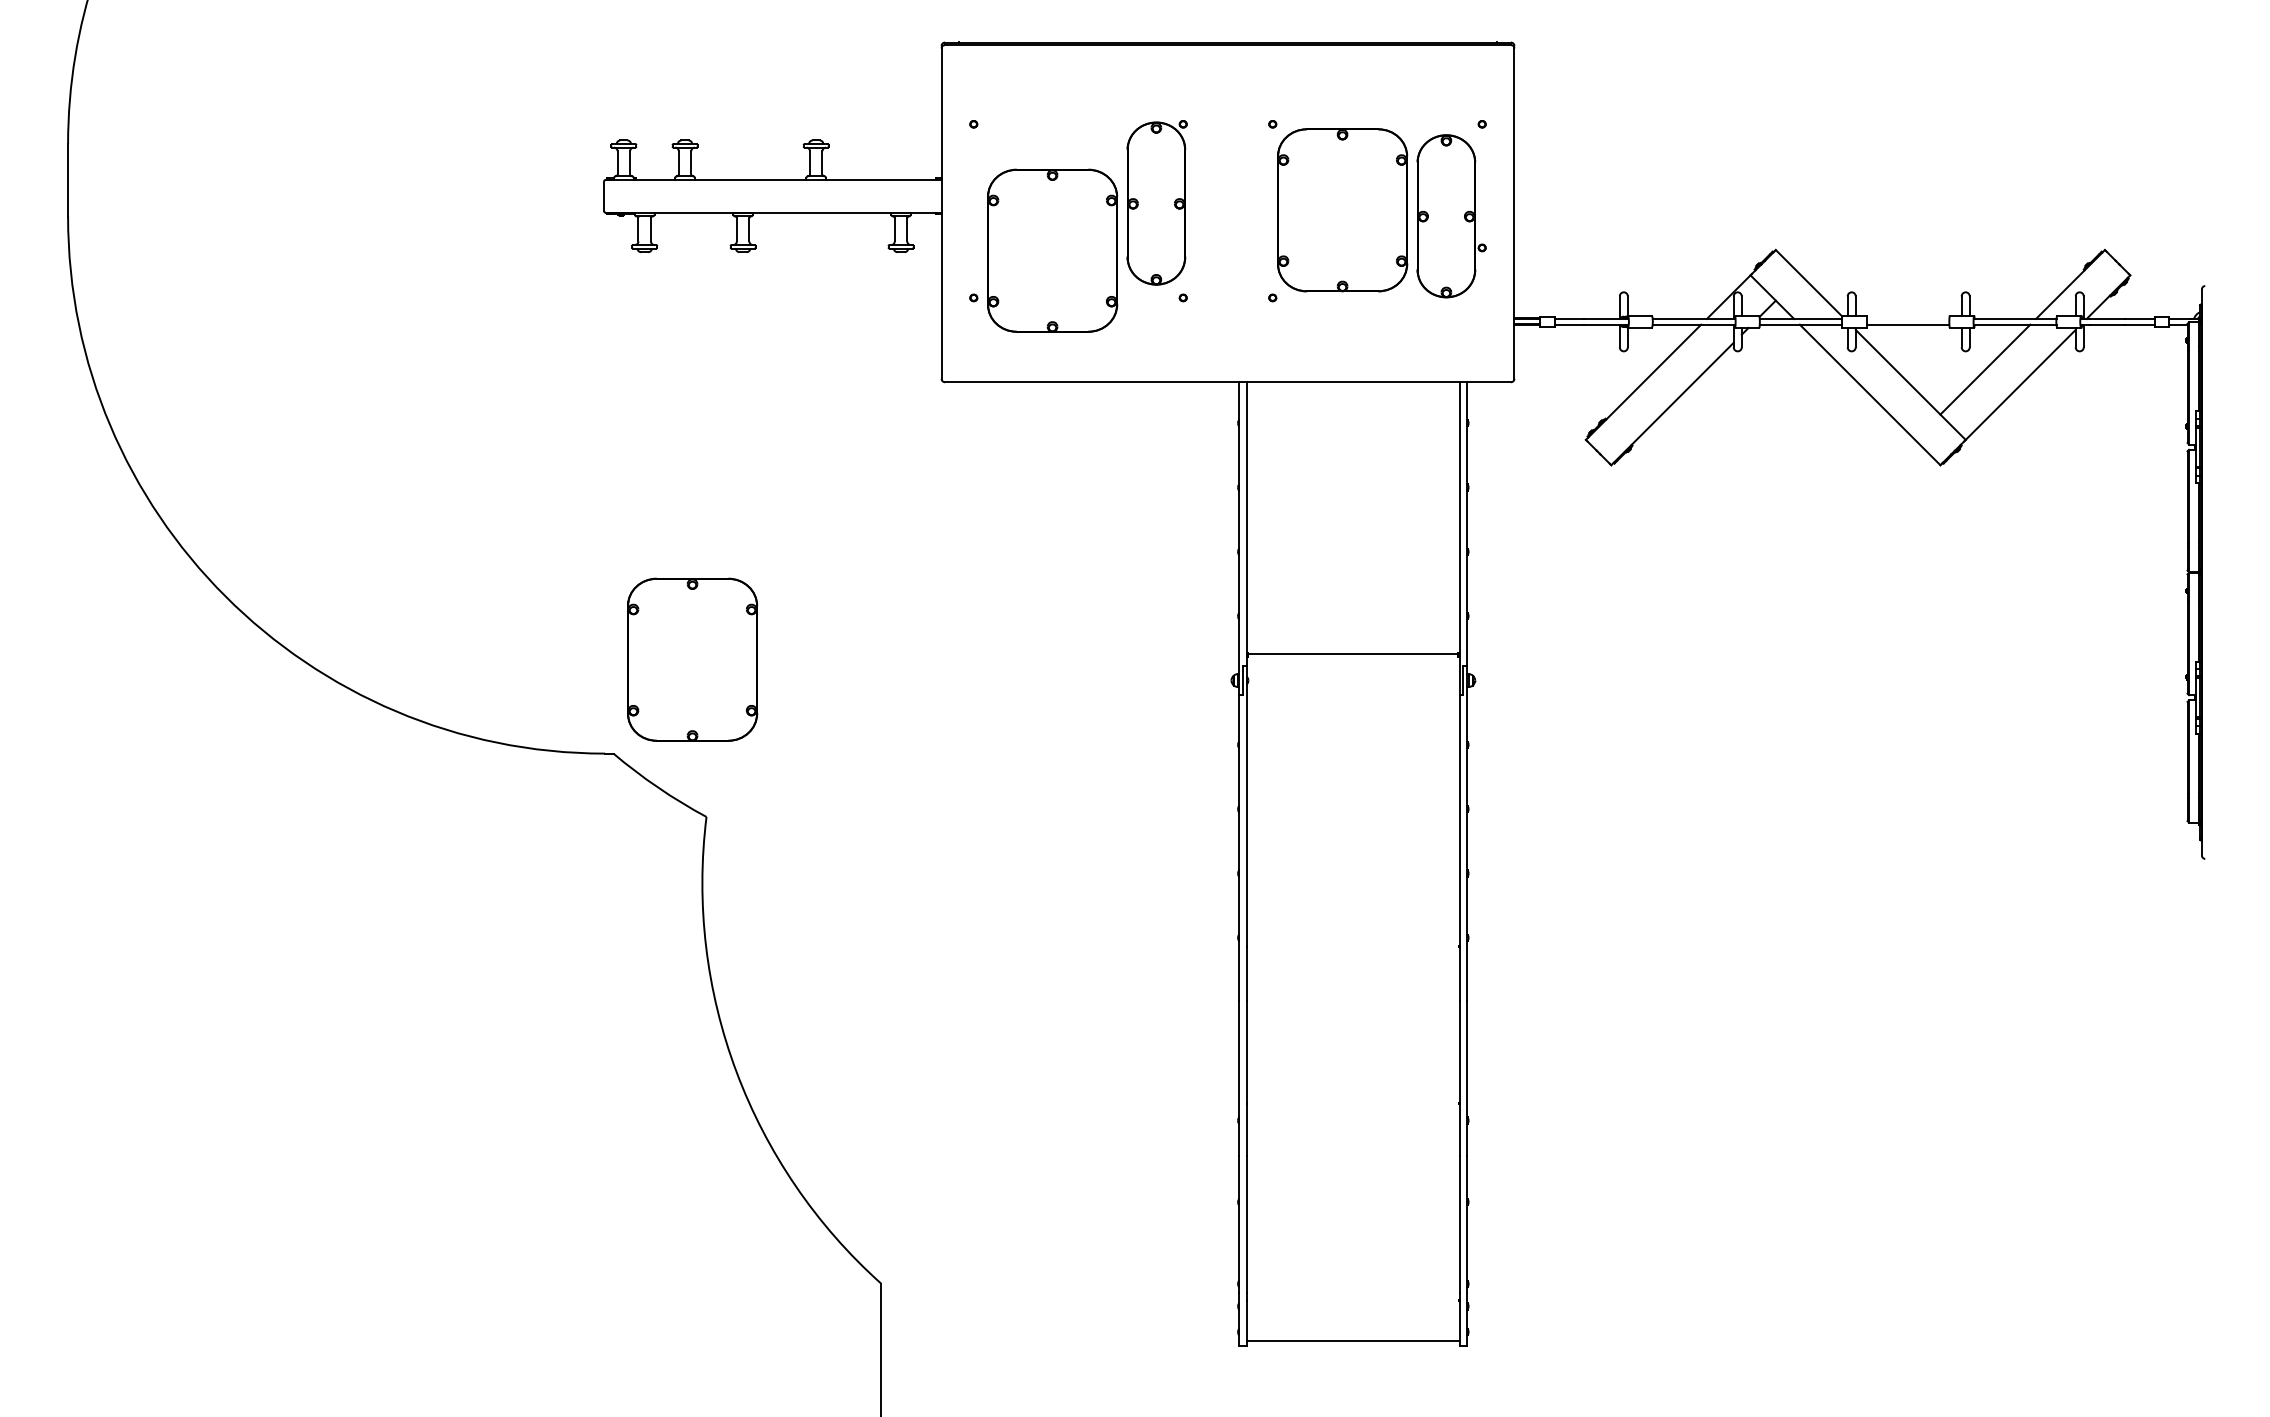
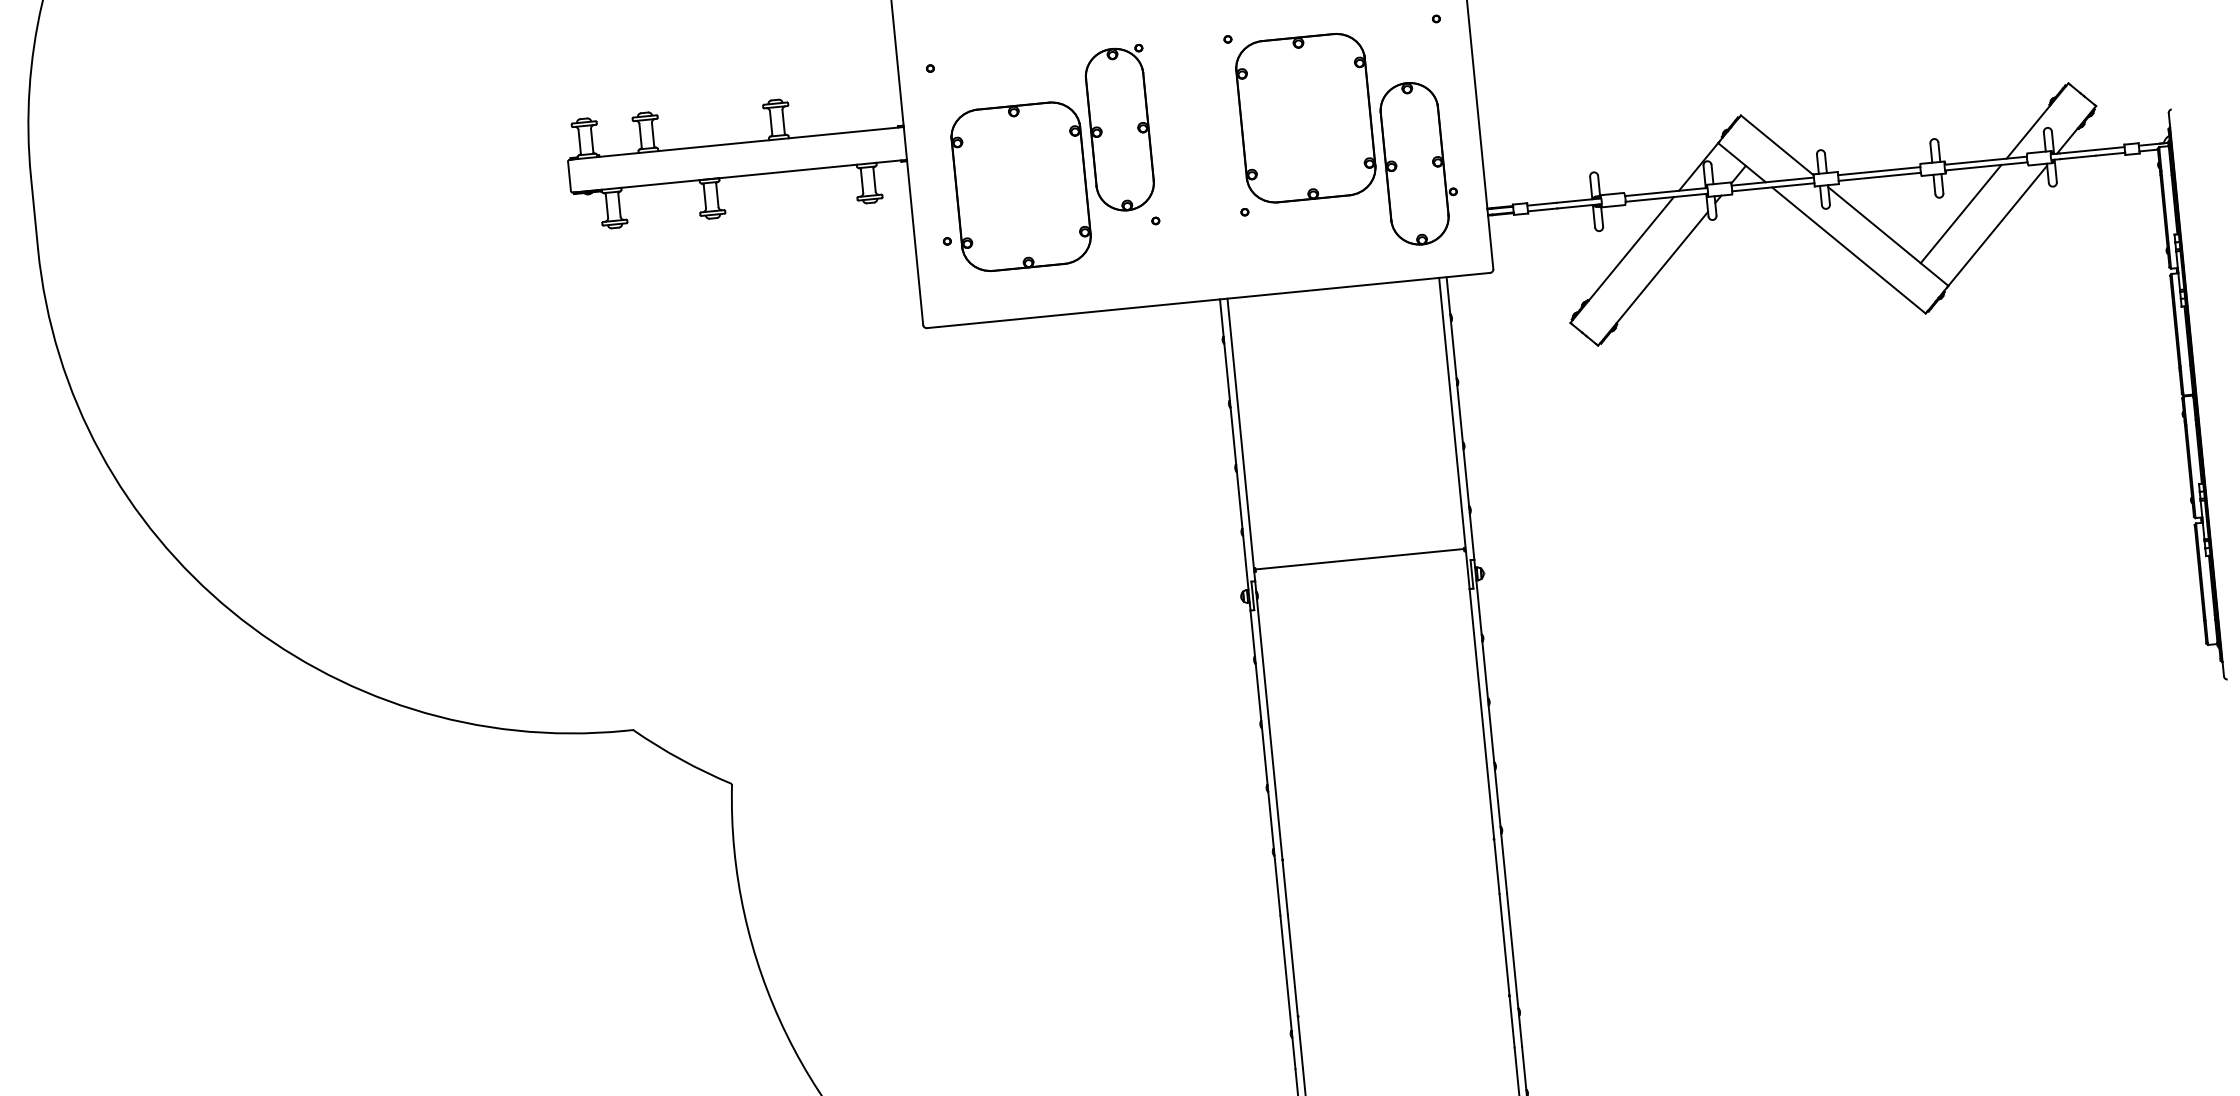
part: (1451, 216) -> (1419, 163), moved
line: (1907, 318) -> (1878, 170), added
part: (692, 659) -> (702, 628), removed

